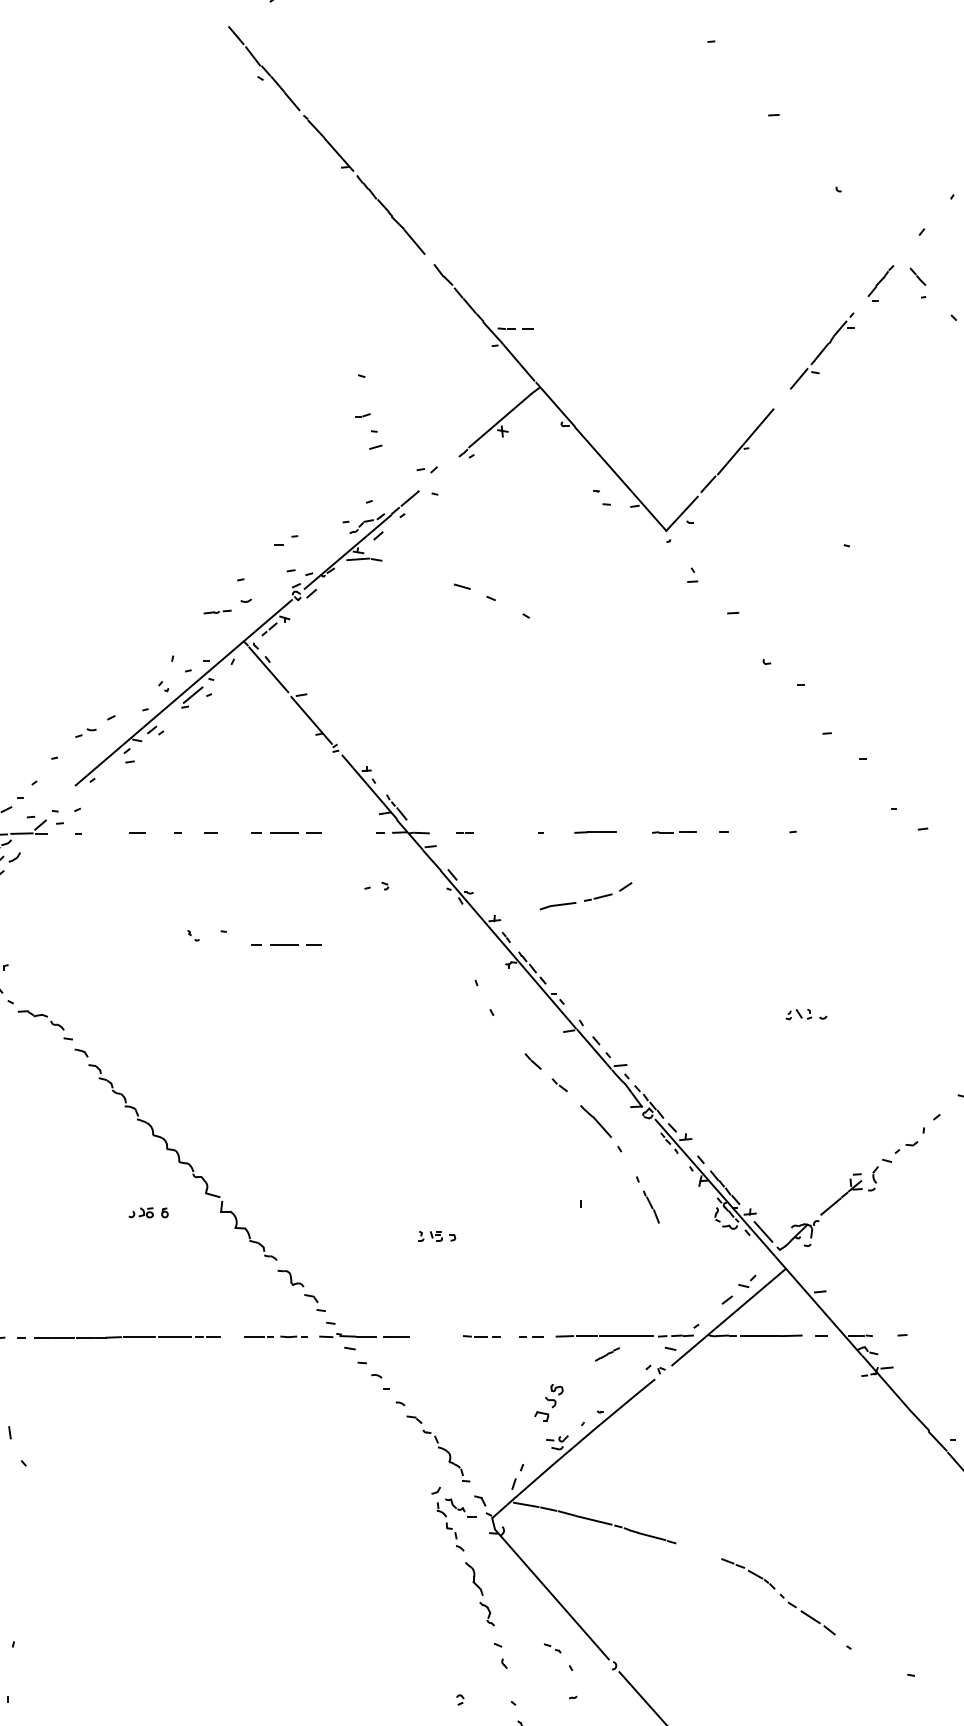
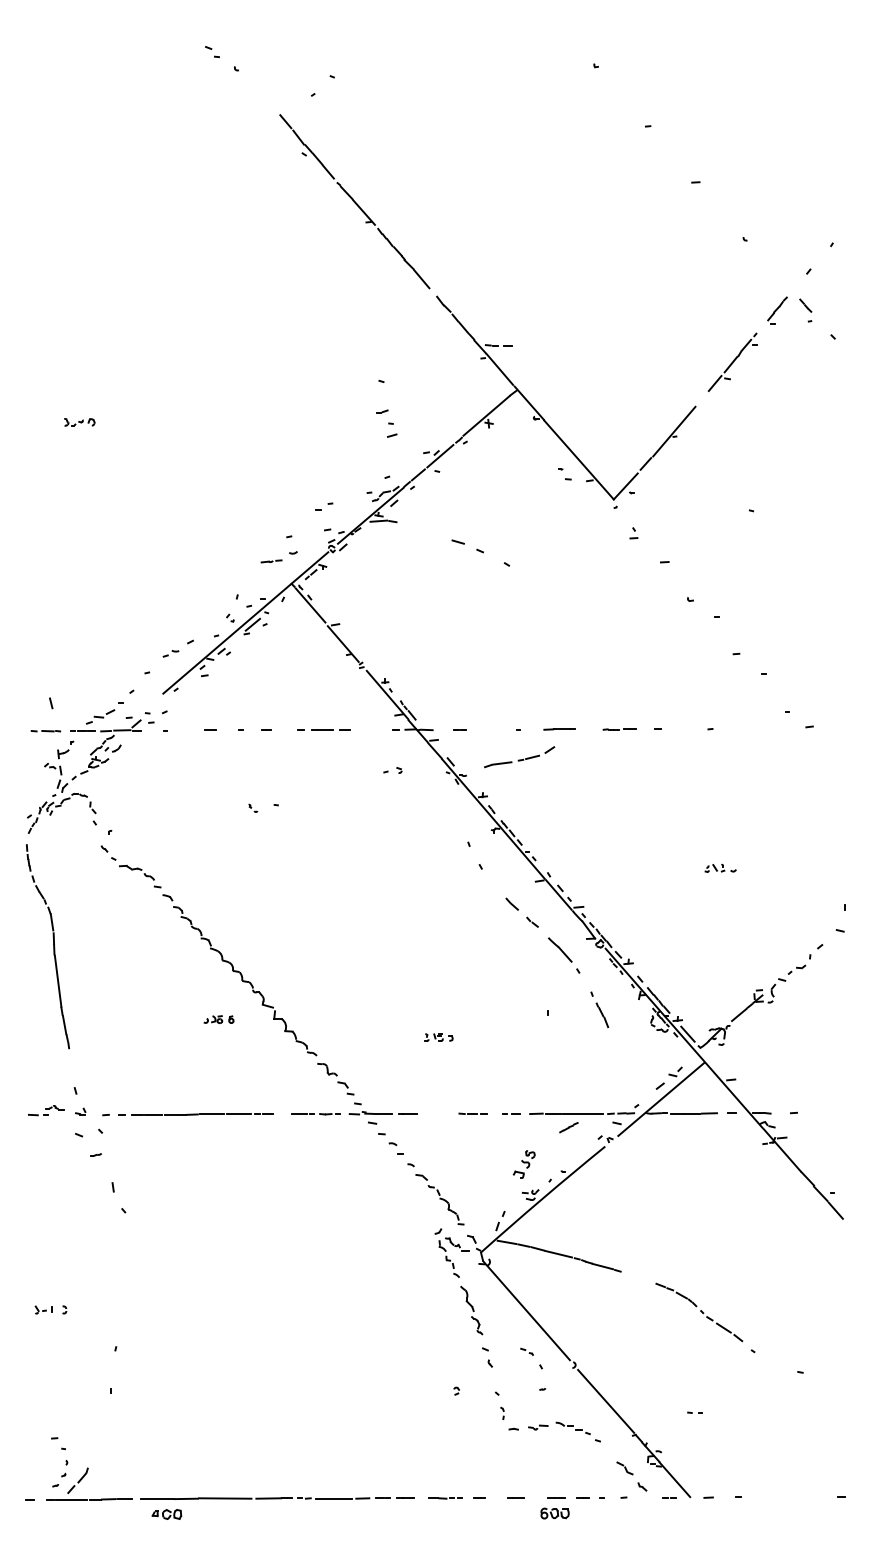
line: (439, 474) -> (440, 456), added
part: (585, 896) -> (519, 757), moved
line: (285, 943) -> (323, 814), removed

